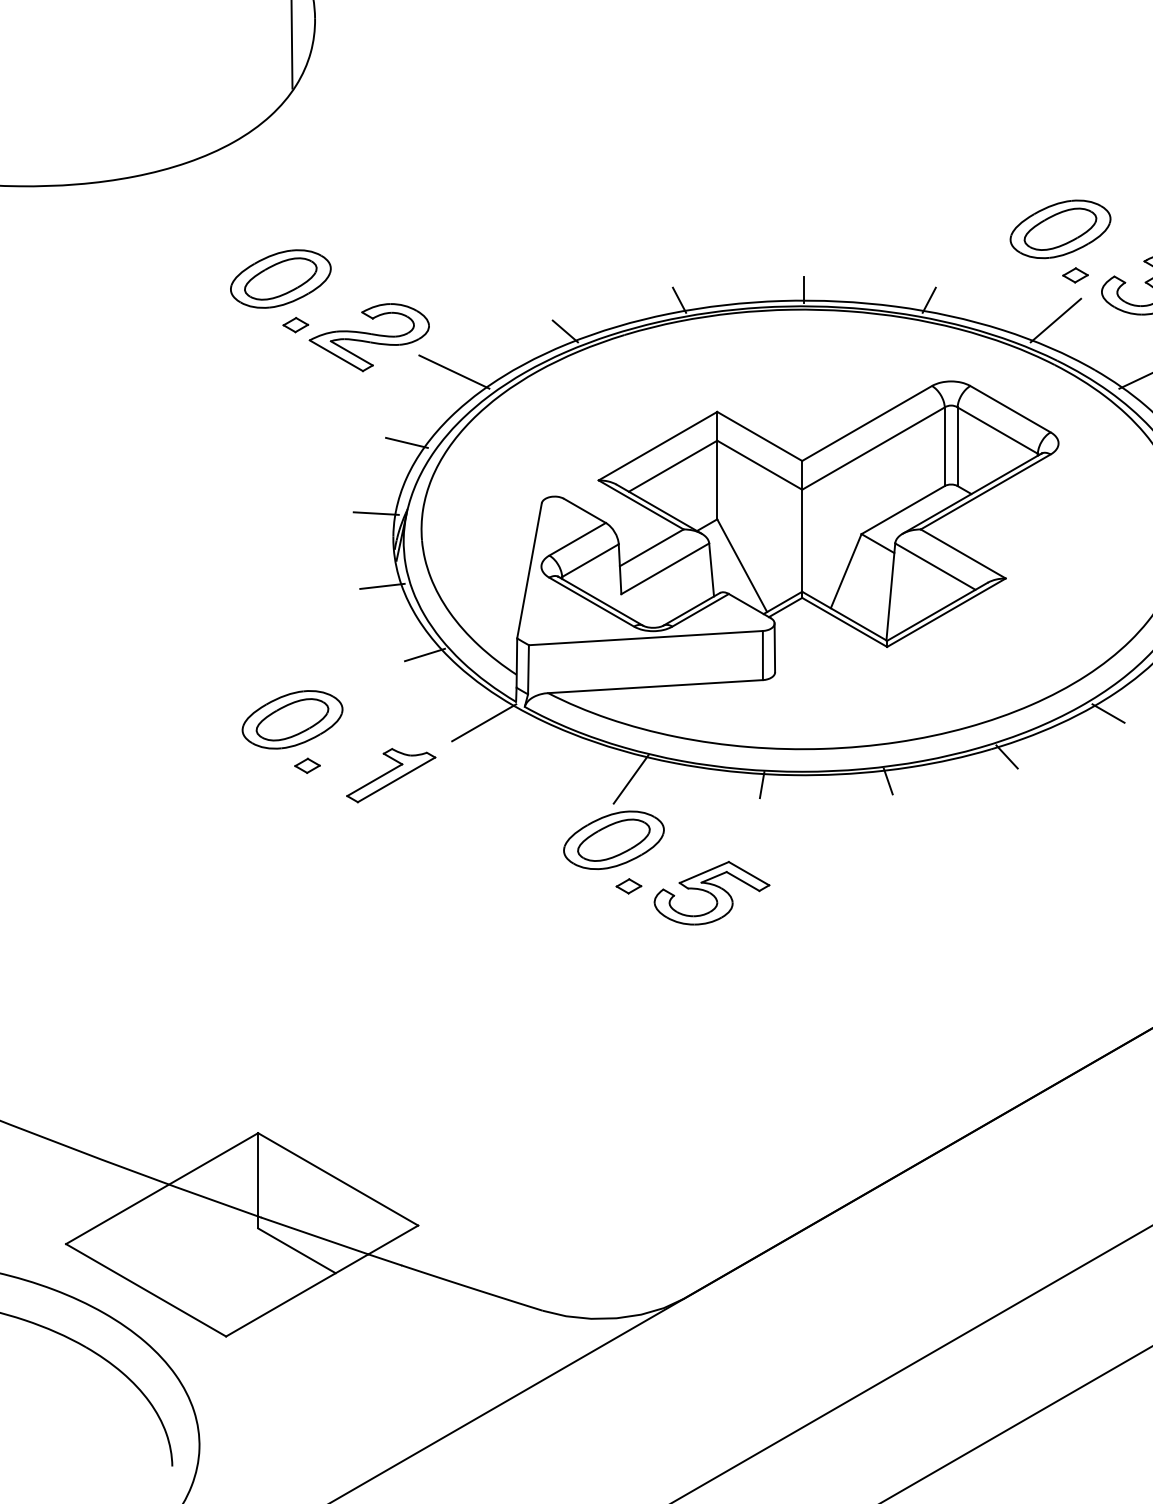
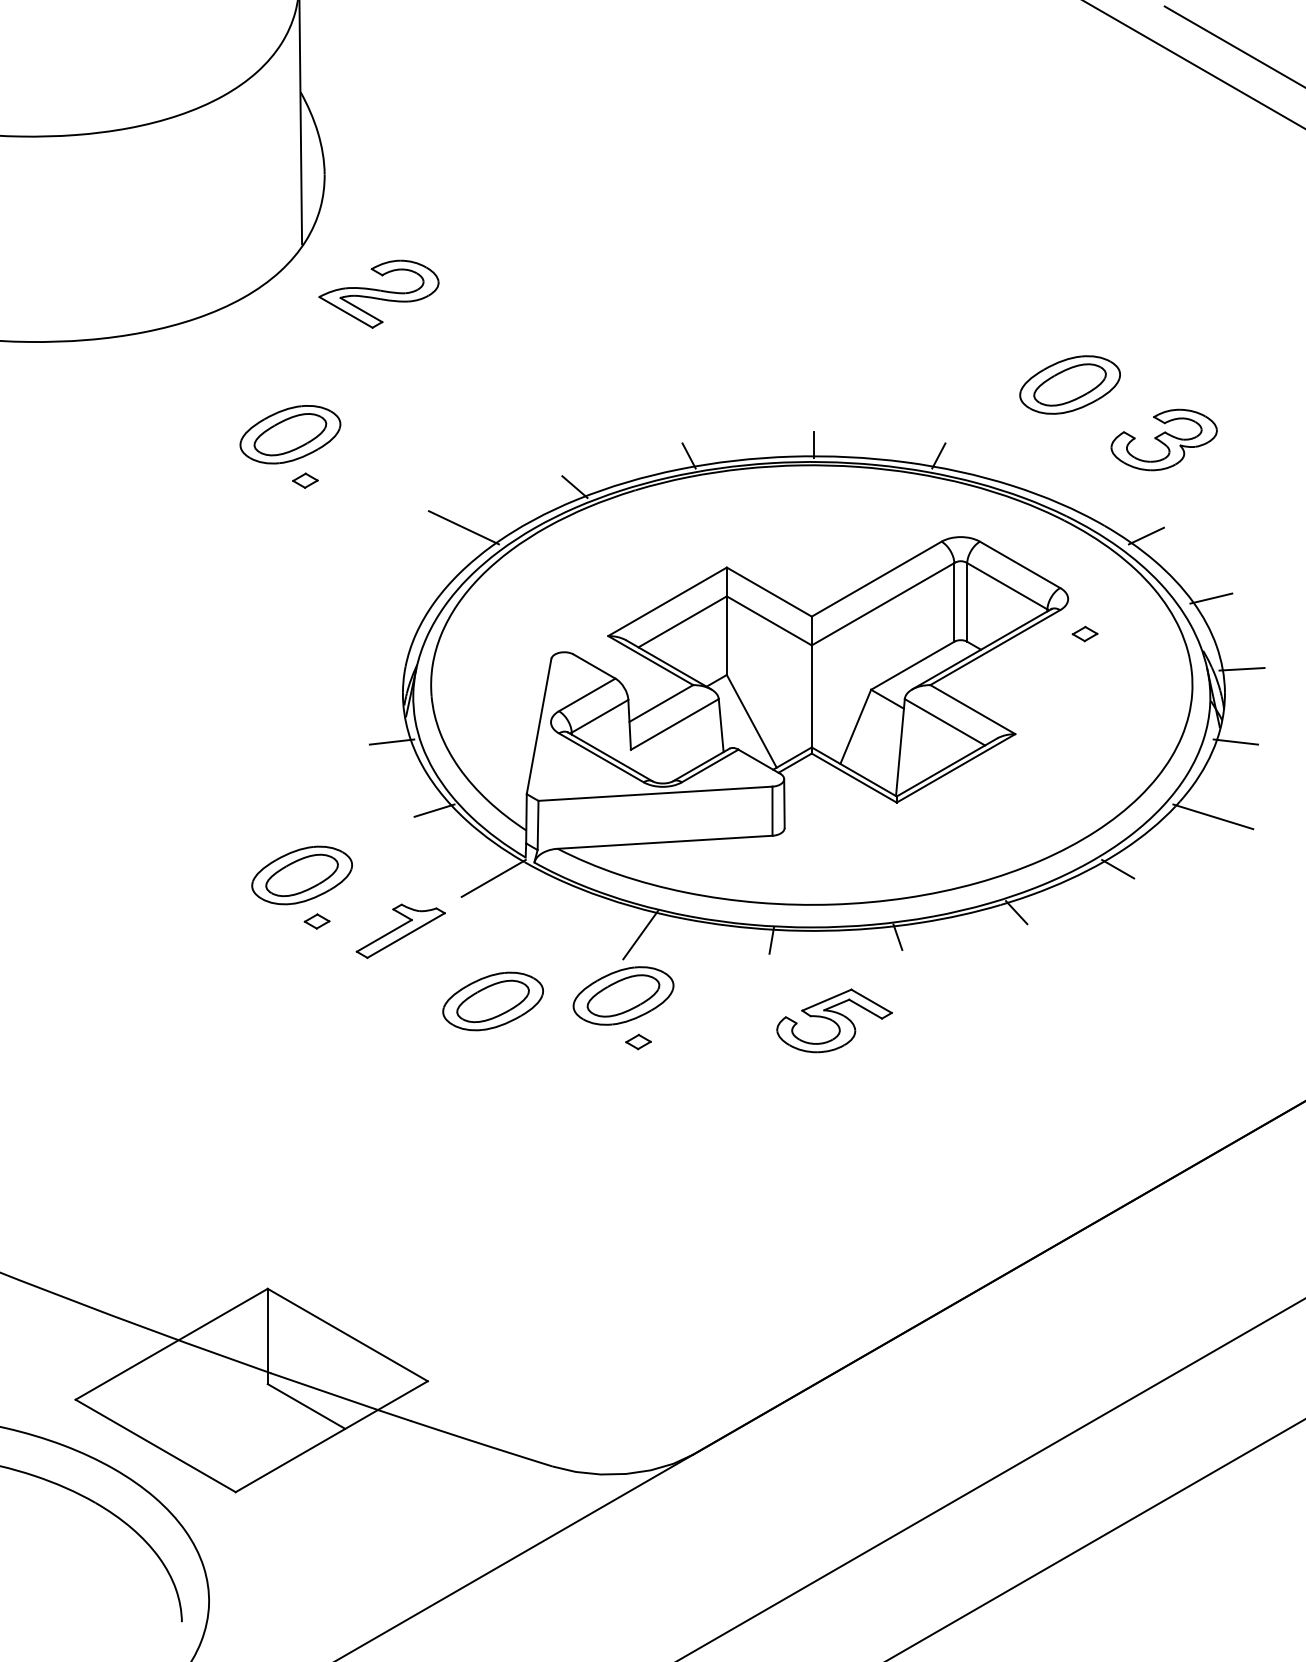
part: (1074, 274) -> (1084, 633), moved
line: (1055, 319) -> (1065, 475), removed
part: (368, 336) -> (378, 293), moved
line: (406, 442) -> (416, 598), removed
line: (375, 512) -> (385, 668), removed
part: (482, 845) -> (492, 1001), added
part: (711, 892) -> (834, 1020), moved

